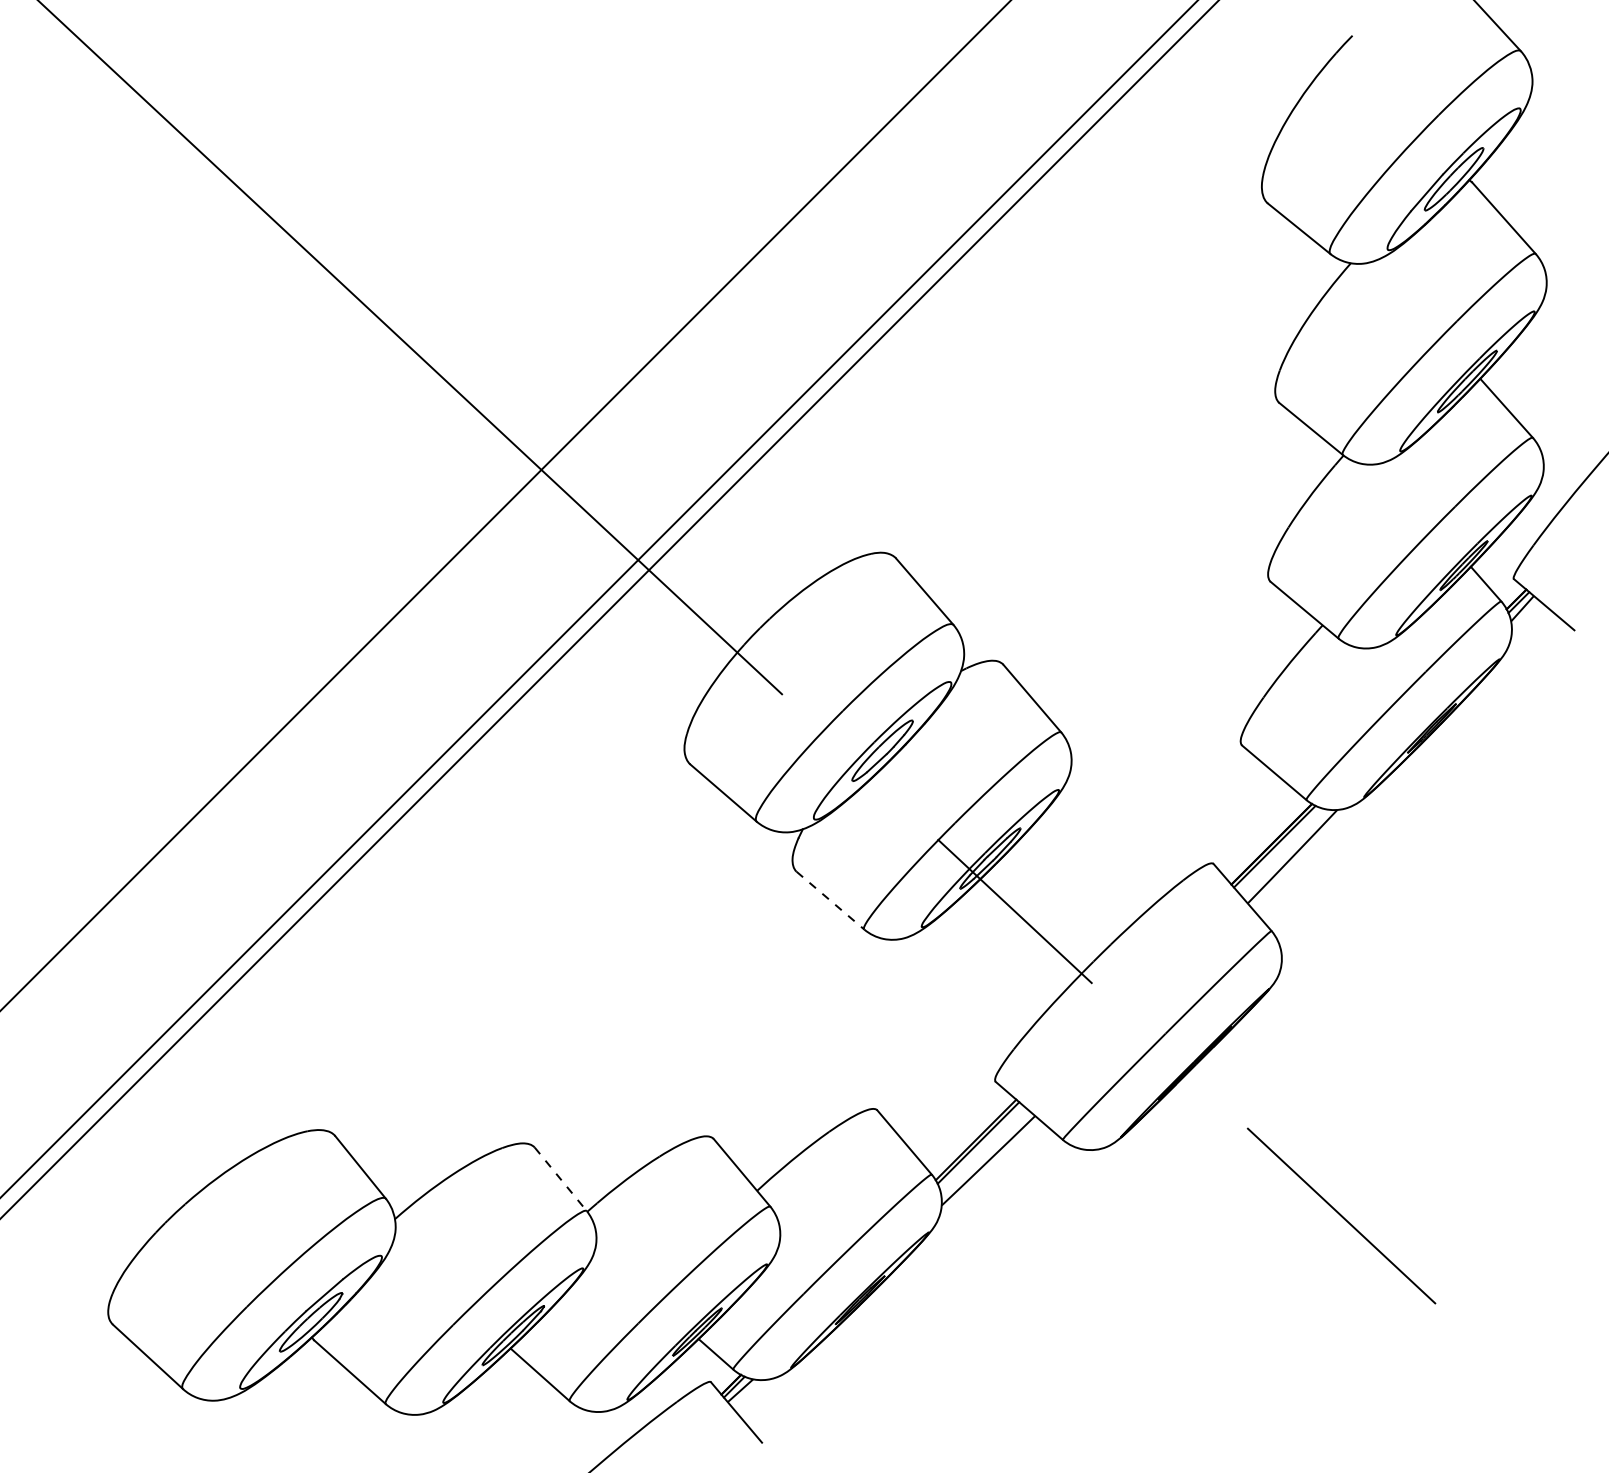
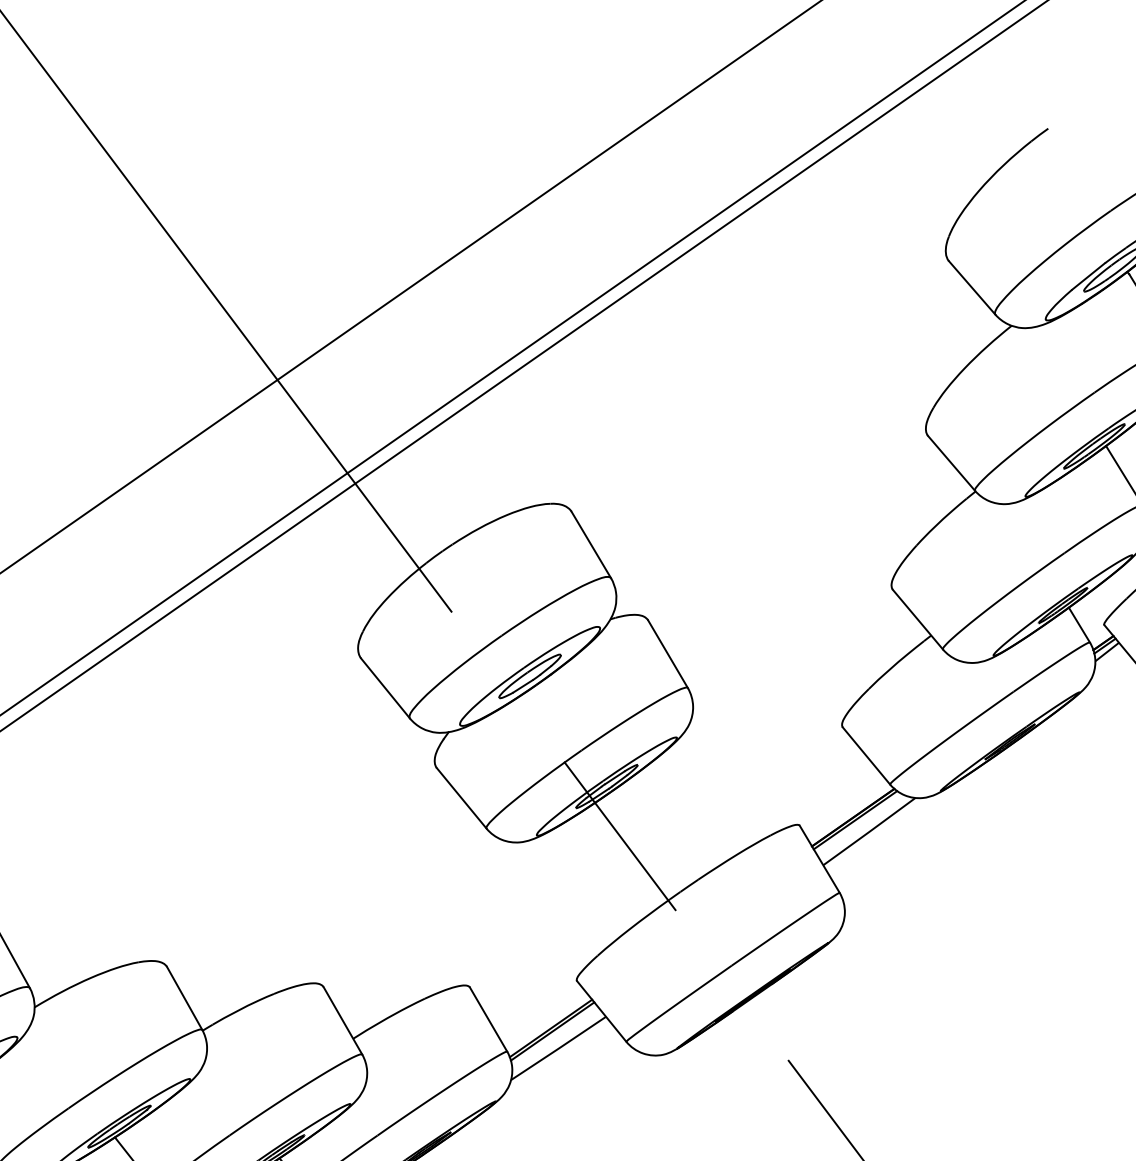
line: (830, 900) -> (461, 798), dashed -> solid
line: (561, 1179) -> (185, 998), dashed -> solid

